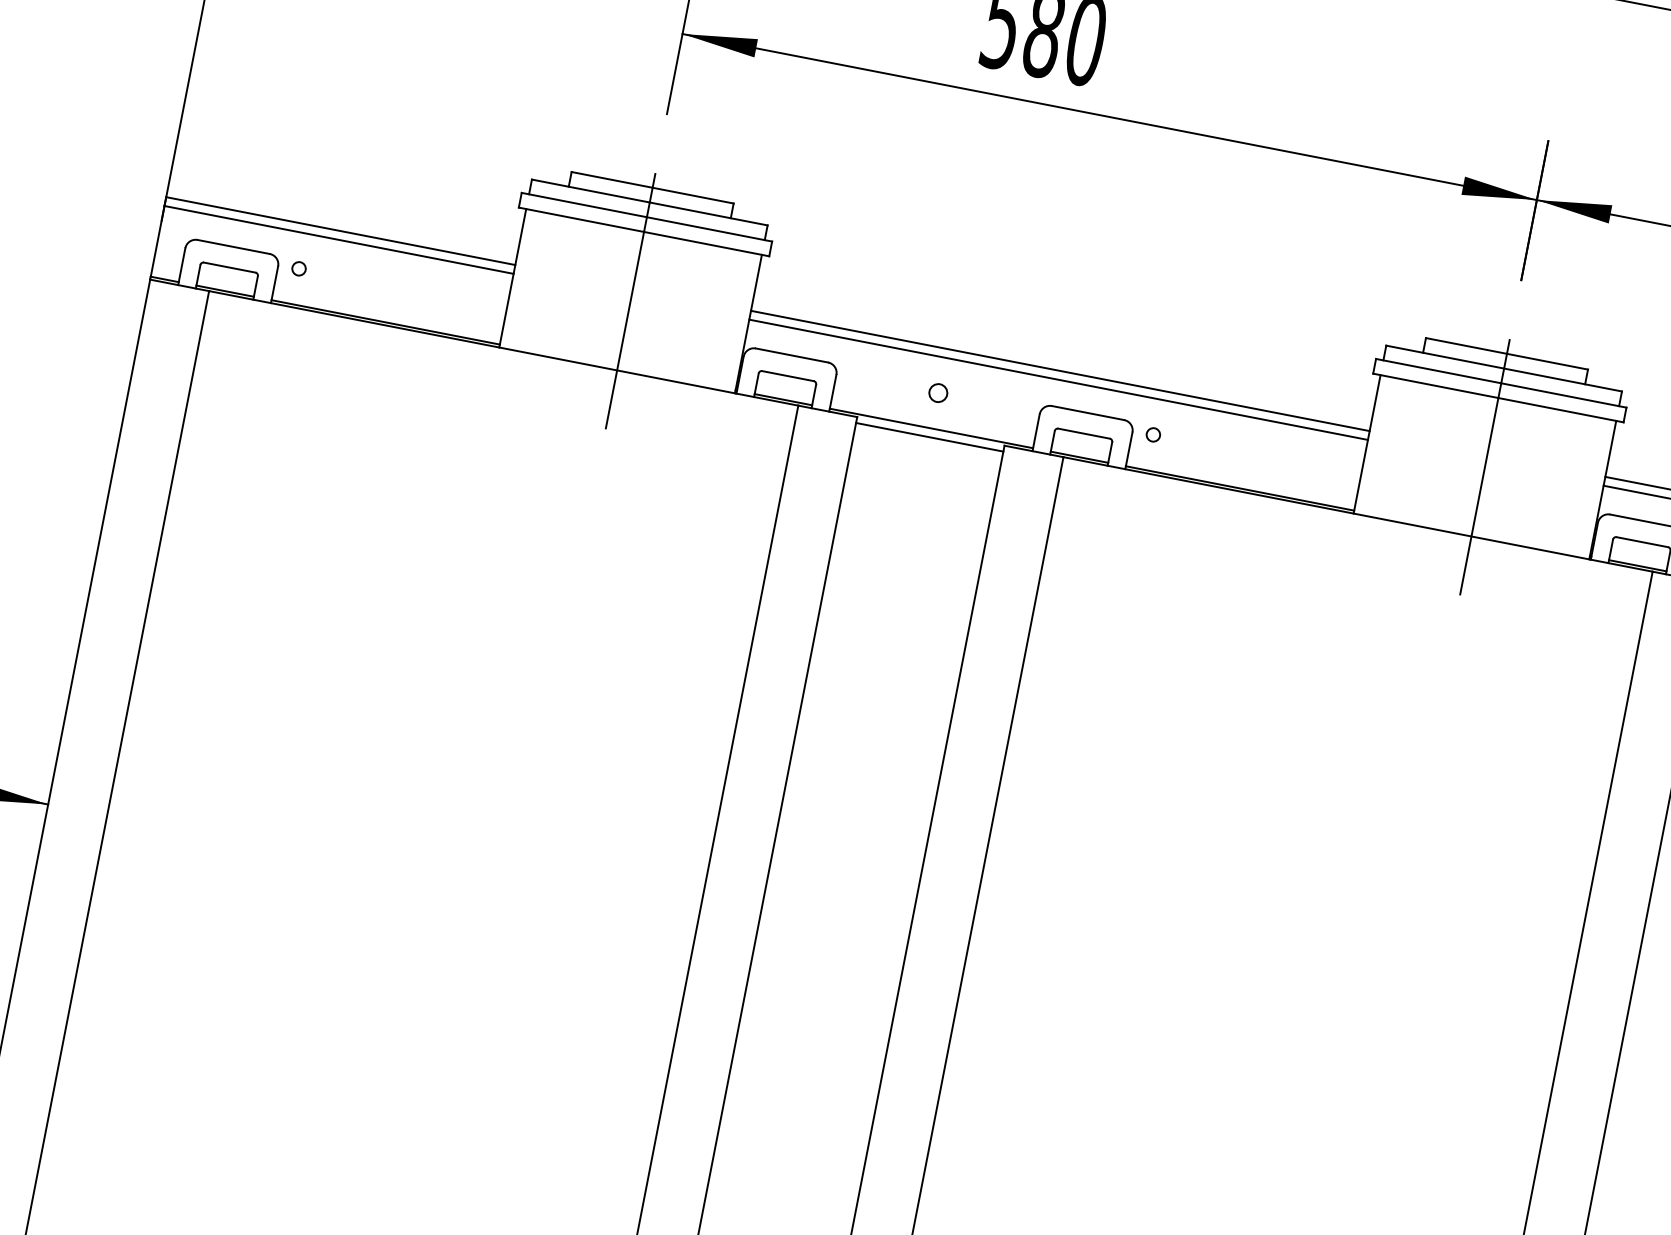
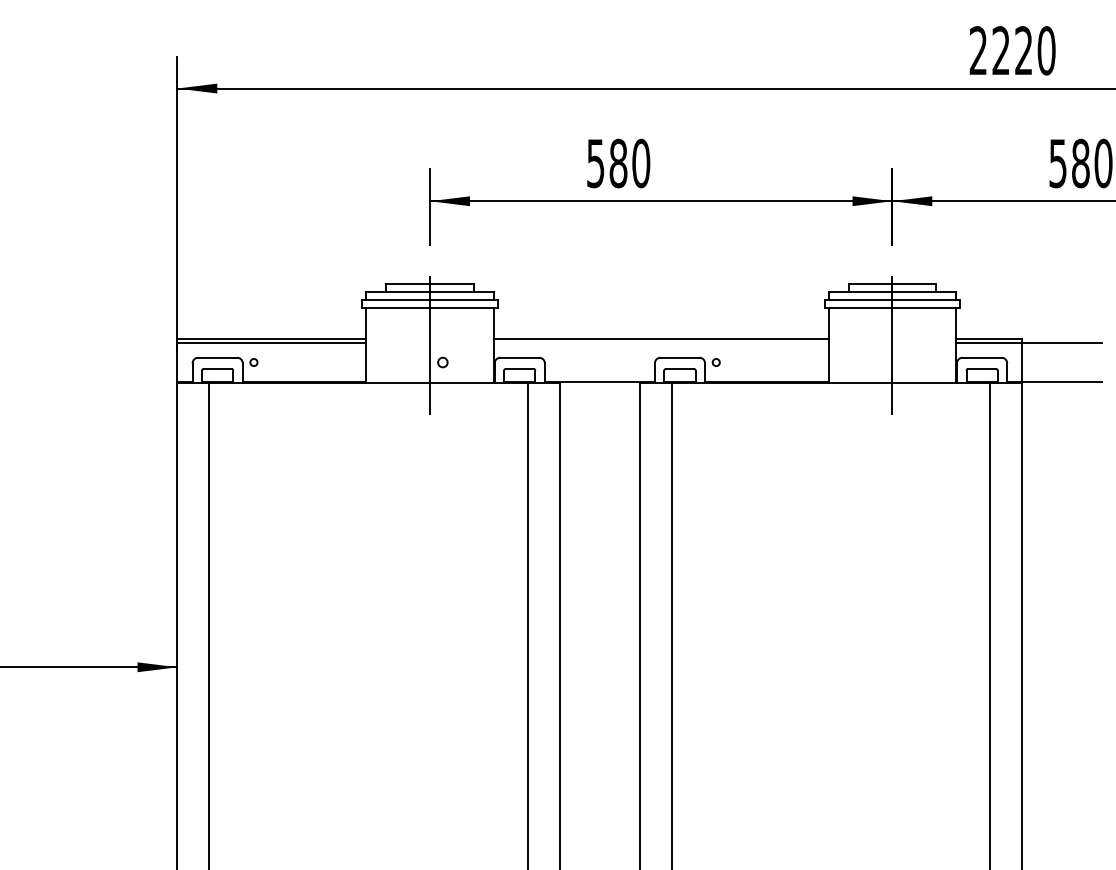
line: (1057, 379) -> (660, 343), removed
circle: (937, 392) -> (442, 362), moved
line: (929, 437) -> (599, 386), removed

